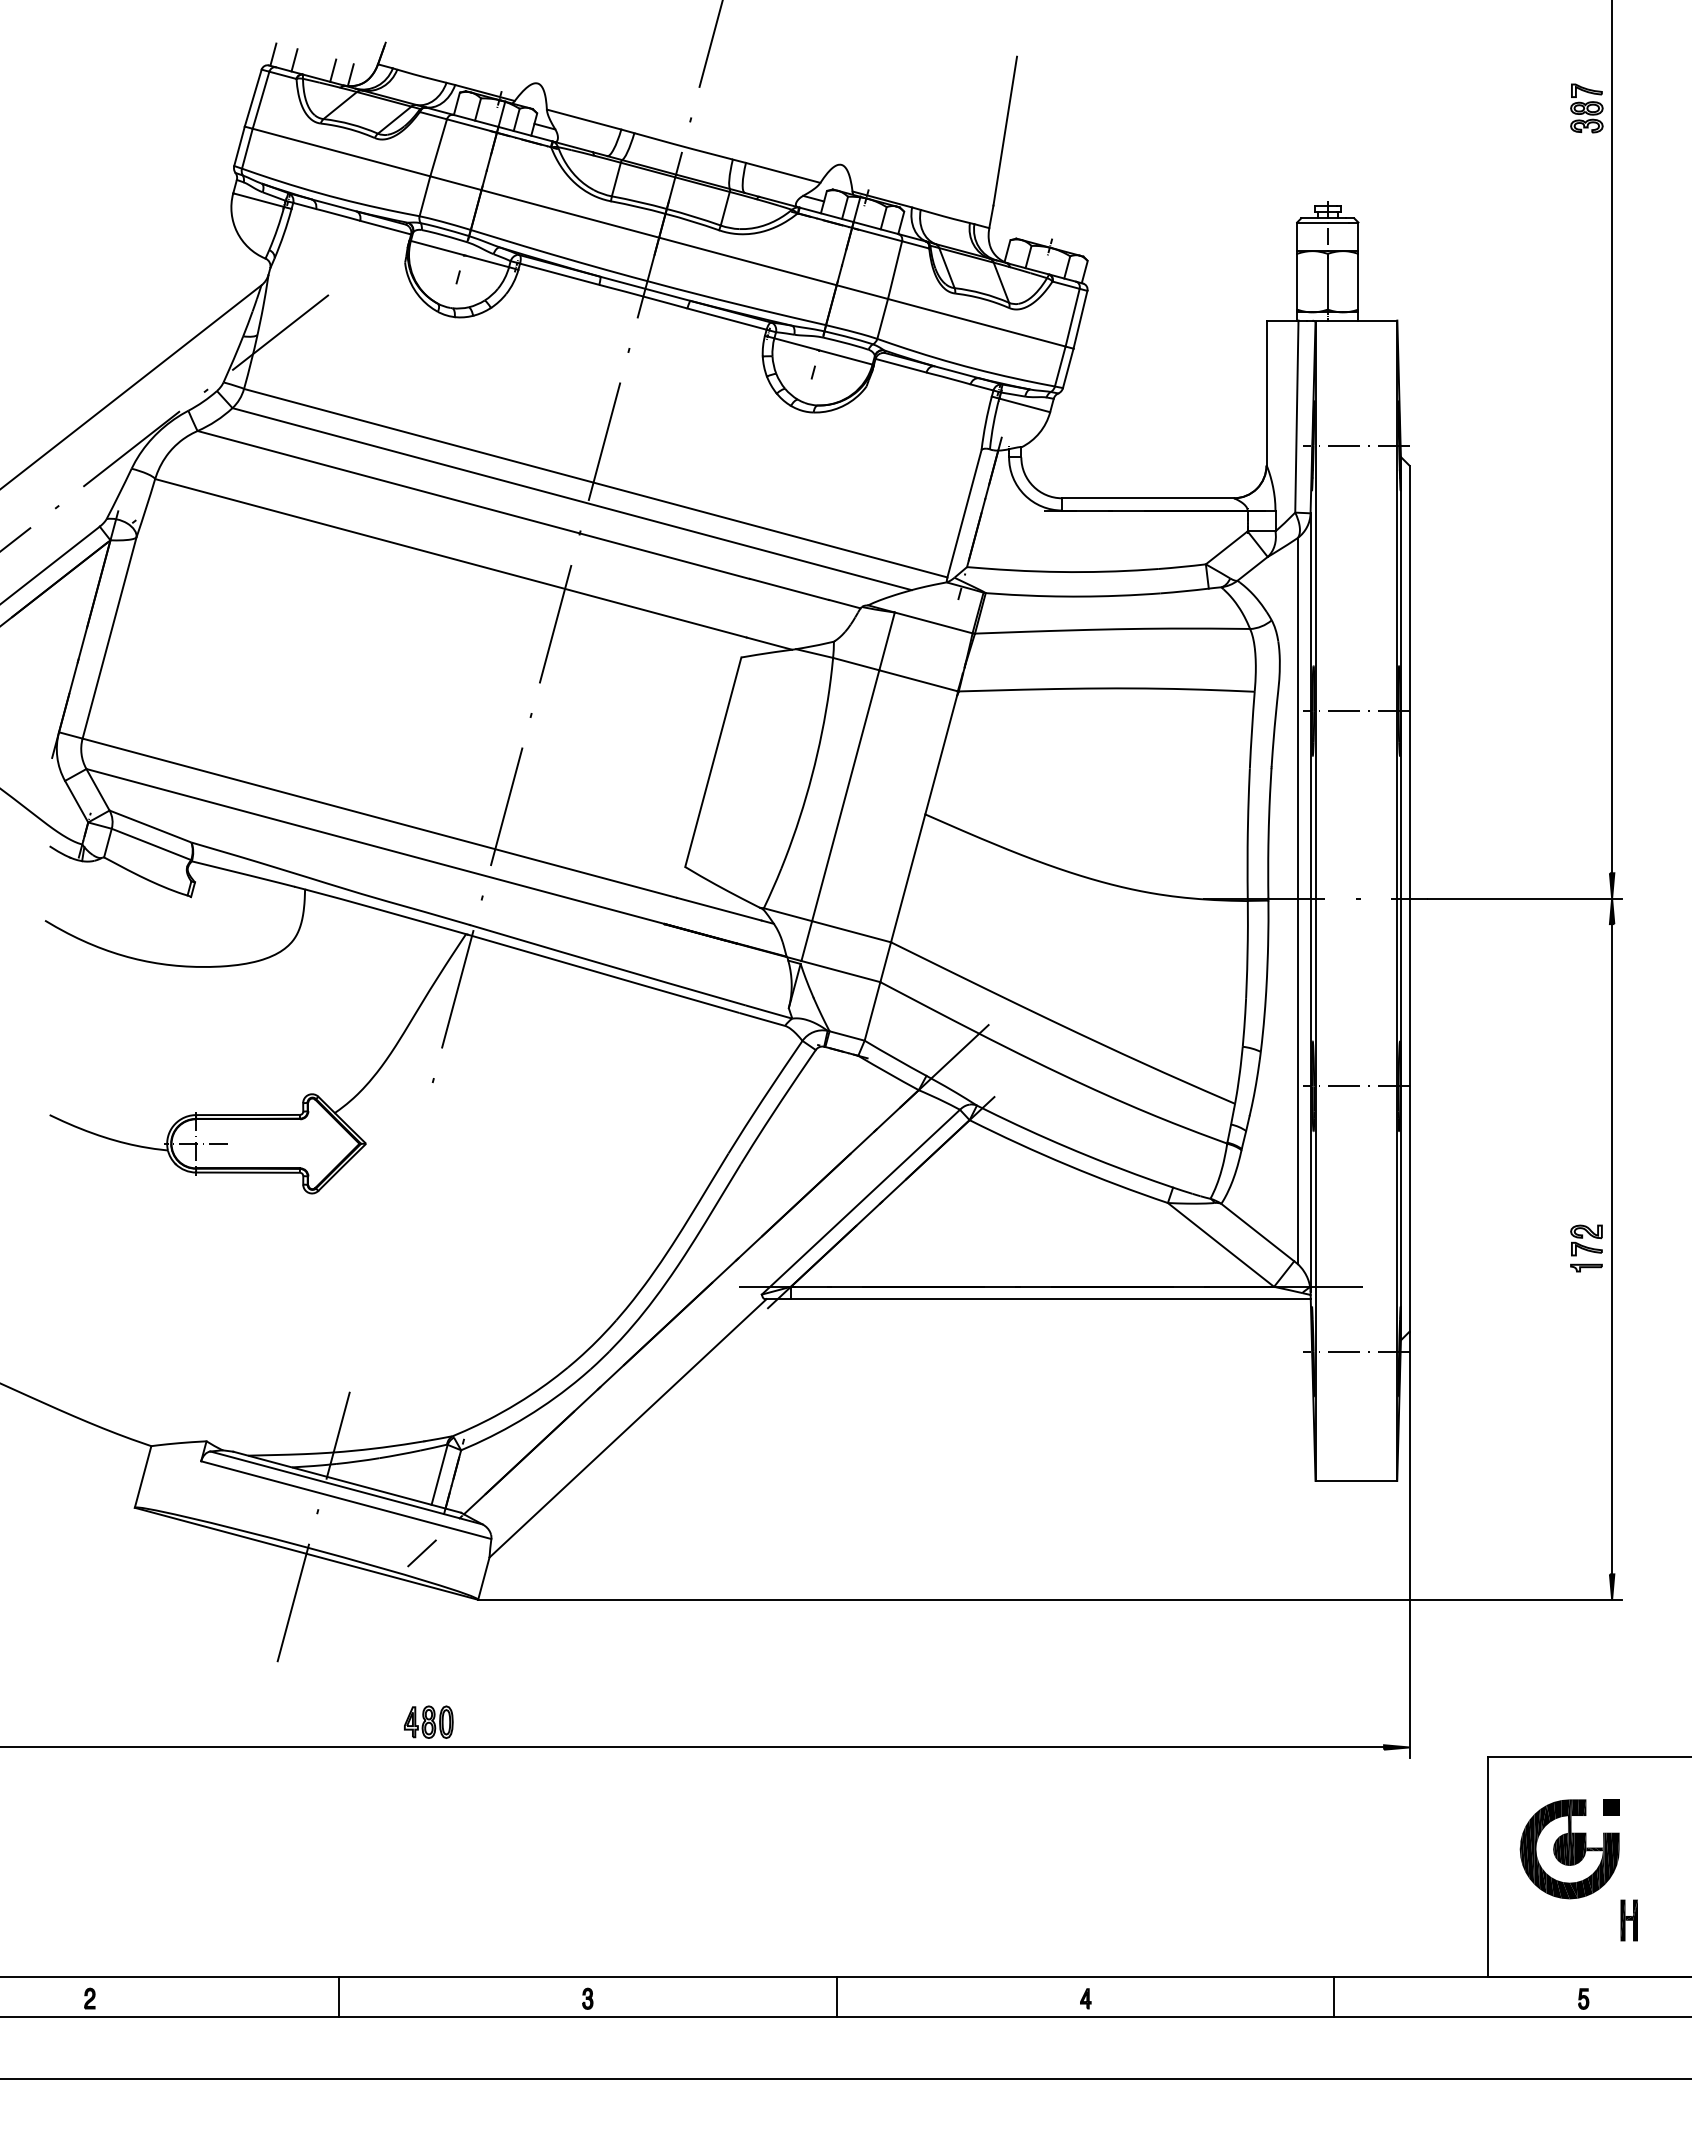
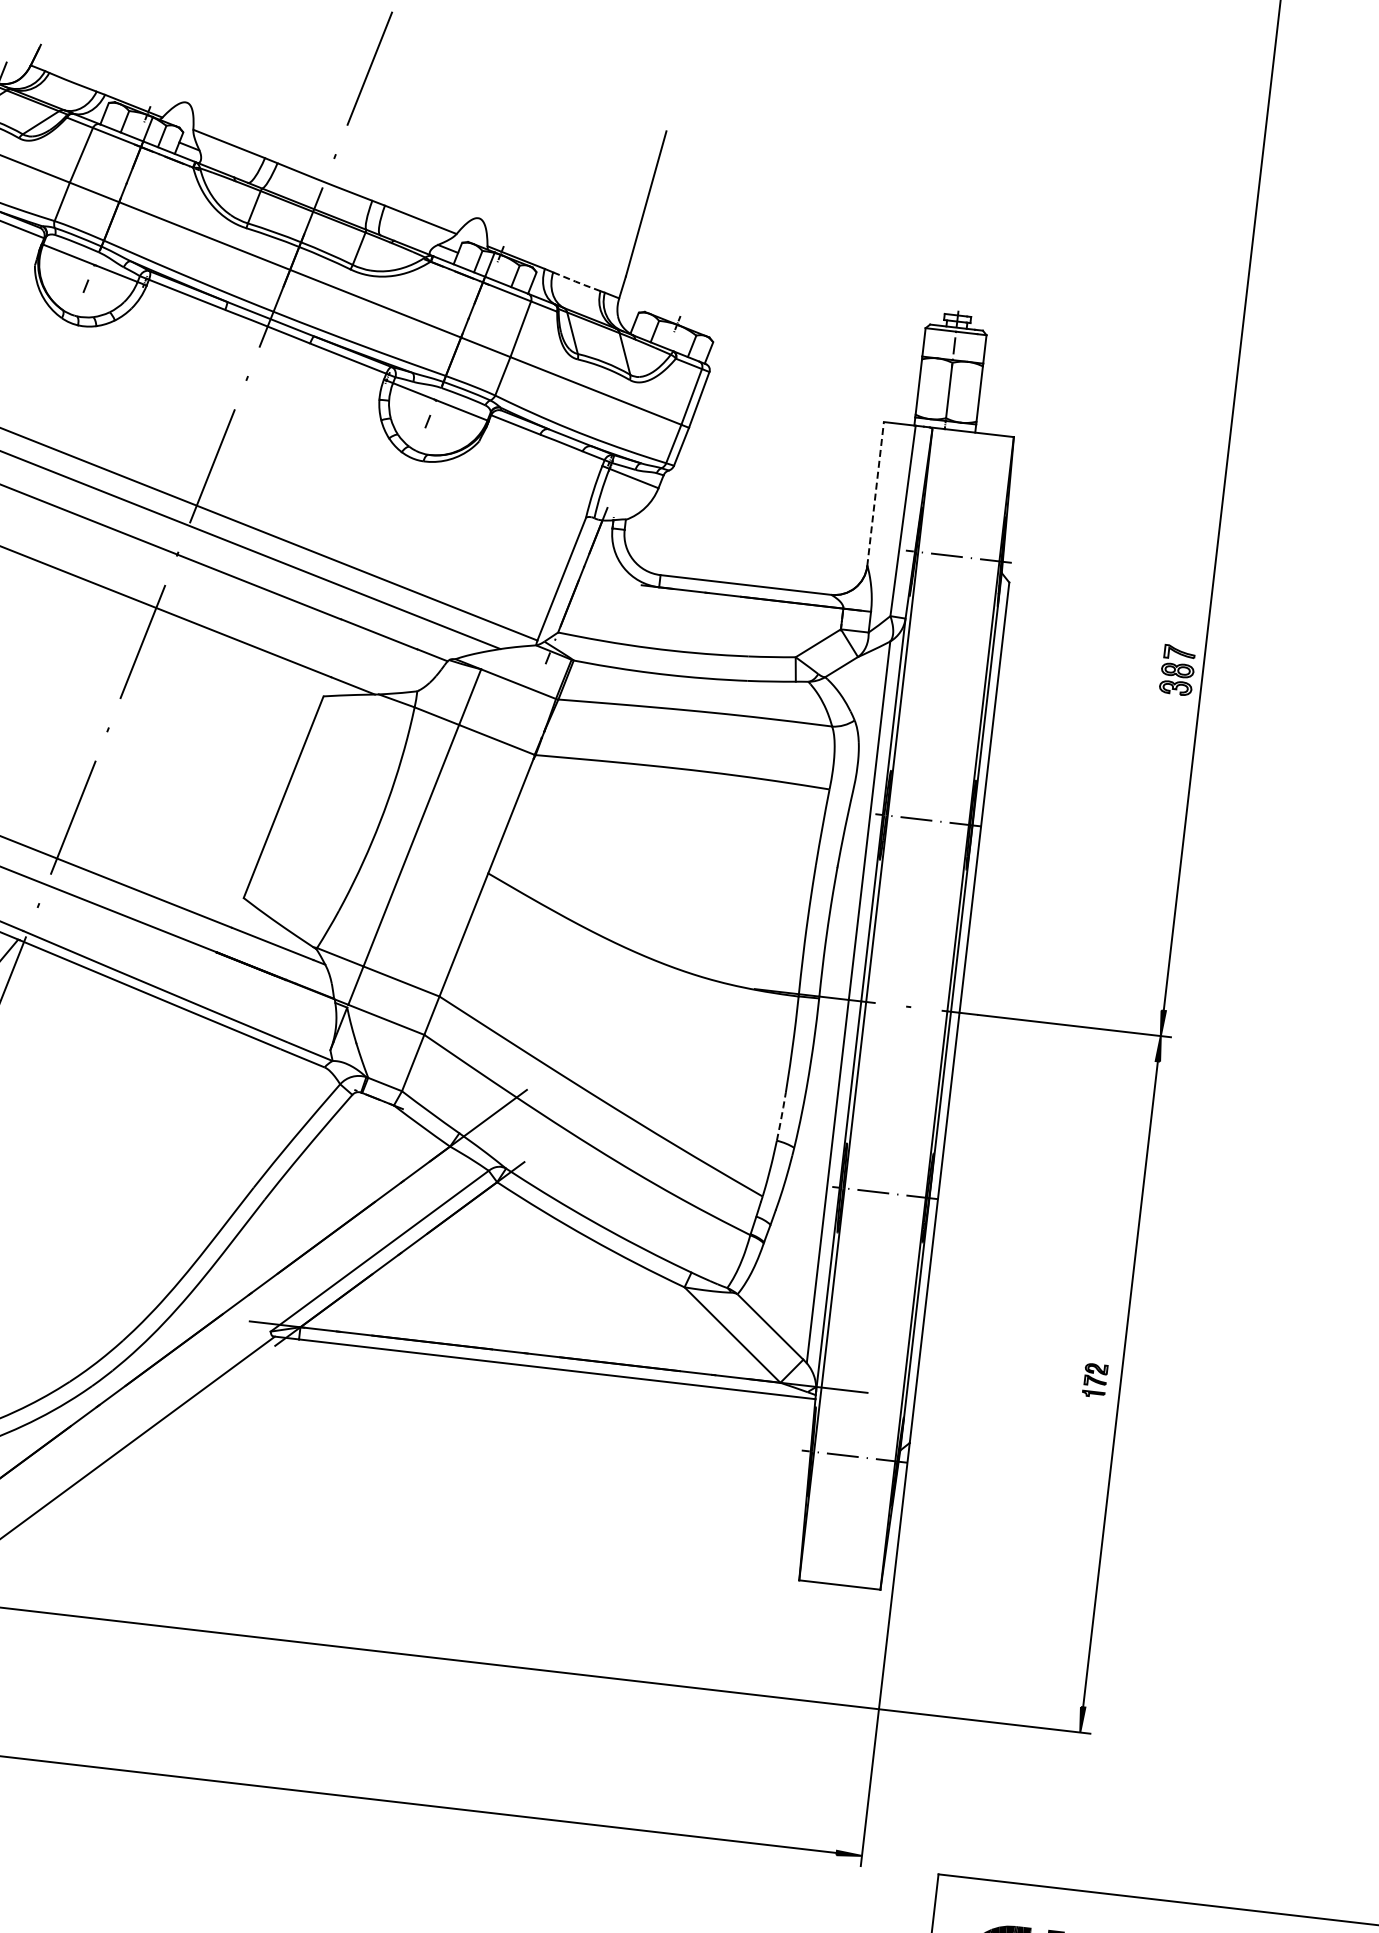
part: (1586, 108) -> (1177, 670), moved
line: (945, 216) -> (577, 281), solid -> dashed
line: (1266, 393) -> (875, 494), solid -> dashed
line: (1244, 1022) -> (781, 1116), solid -> dashed
part: (1586, 1248) -> (1095, 1380), size x0.7

